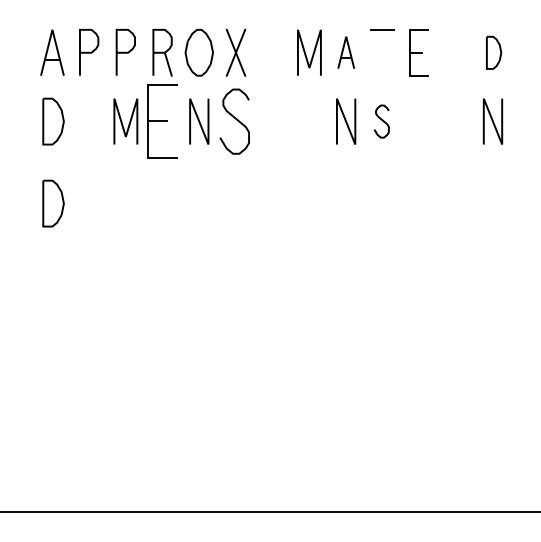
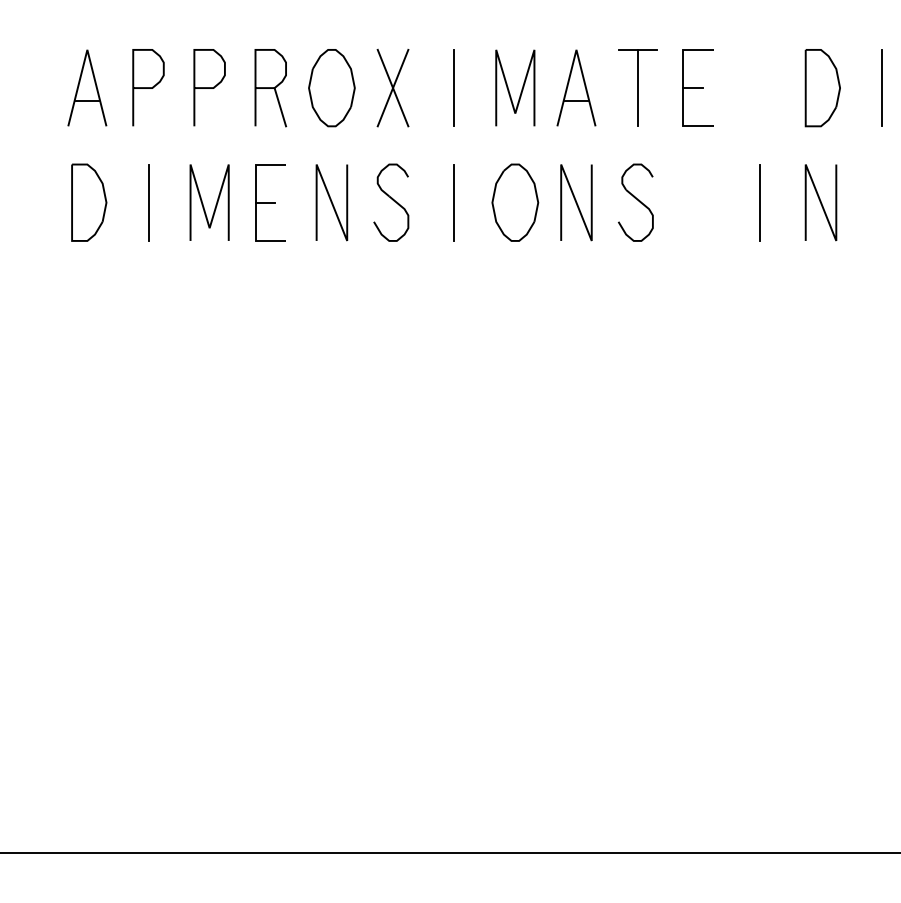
line: (272, 52) -> (453, 87), added
part: (346, 52) -> (577, 87), size x1.43
line: (382, 52) -> (637, 87), added
part: (493, 52) -> (821, 87), size x1.43
line: (529, 52) -> (881, 87), added
line: (88, 121) -> (147, 202), added
part: (161, 121) -> (268, 202), size x0.62
part: (235, 121) -> (392, 202), size x0.71
line: (272, 121) -> (453, 202), added
part: (309, 121) -> (515, 202), added
part: (381, 121) -> (635, 202), size x1.43
line: (456, 121) -> (760, 202), added
part: (53, 203) -> (89, 339), removed

